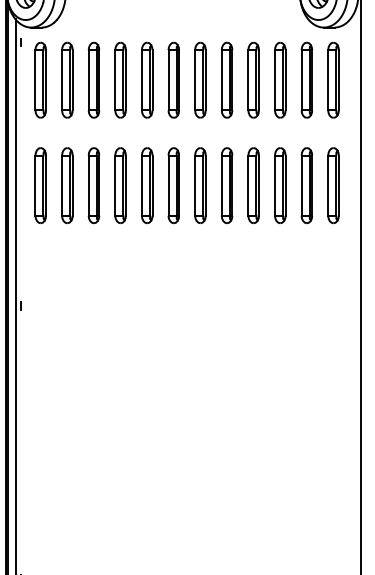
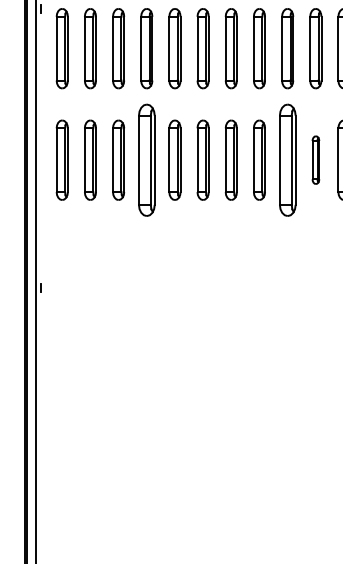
part: (120, 185) -> (146, 160), size x1.4
part: (253, 185) -> (287, 160), size x1.4
part: (280, 185) -> (316, 160), size x0.6

